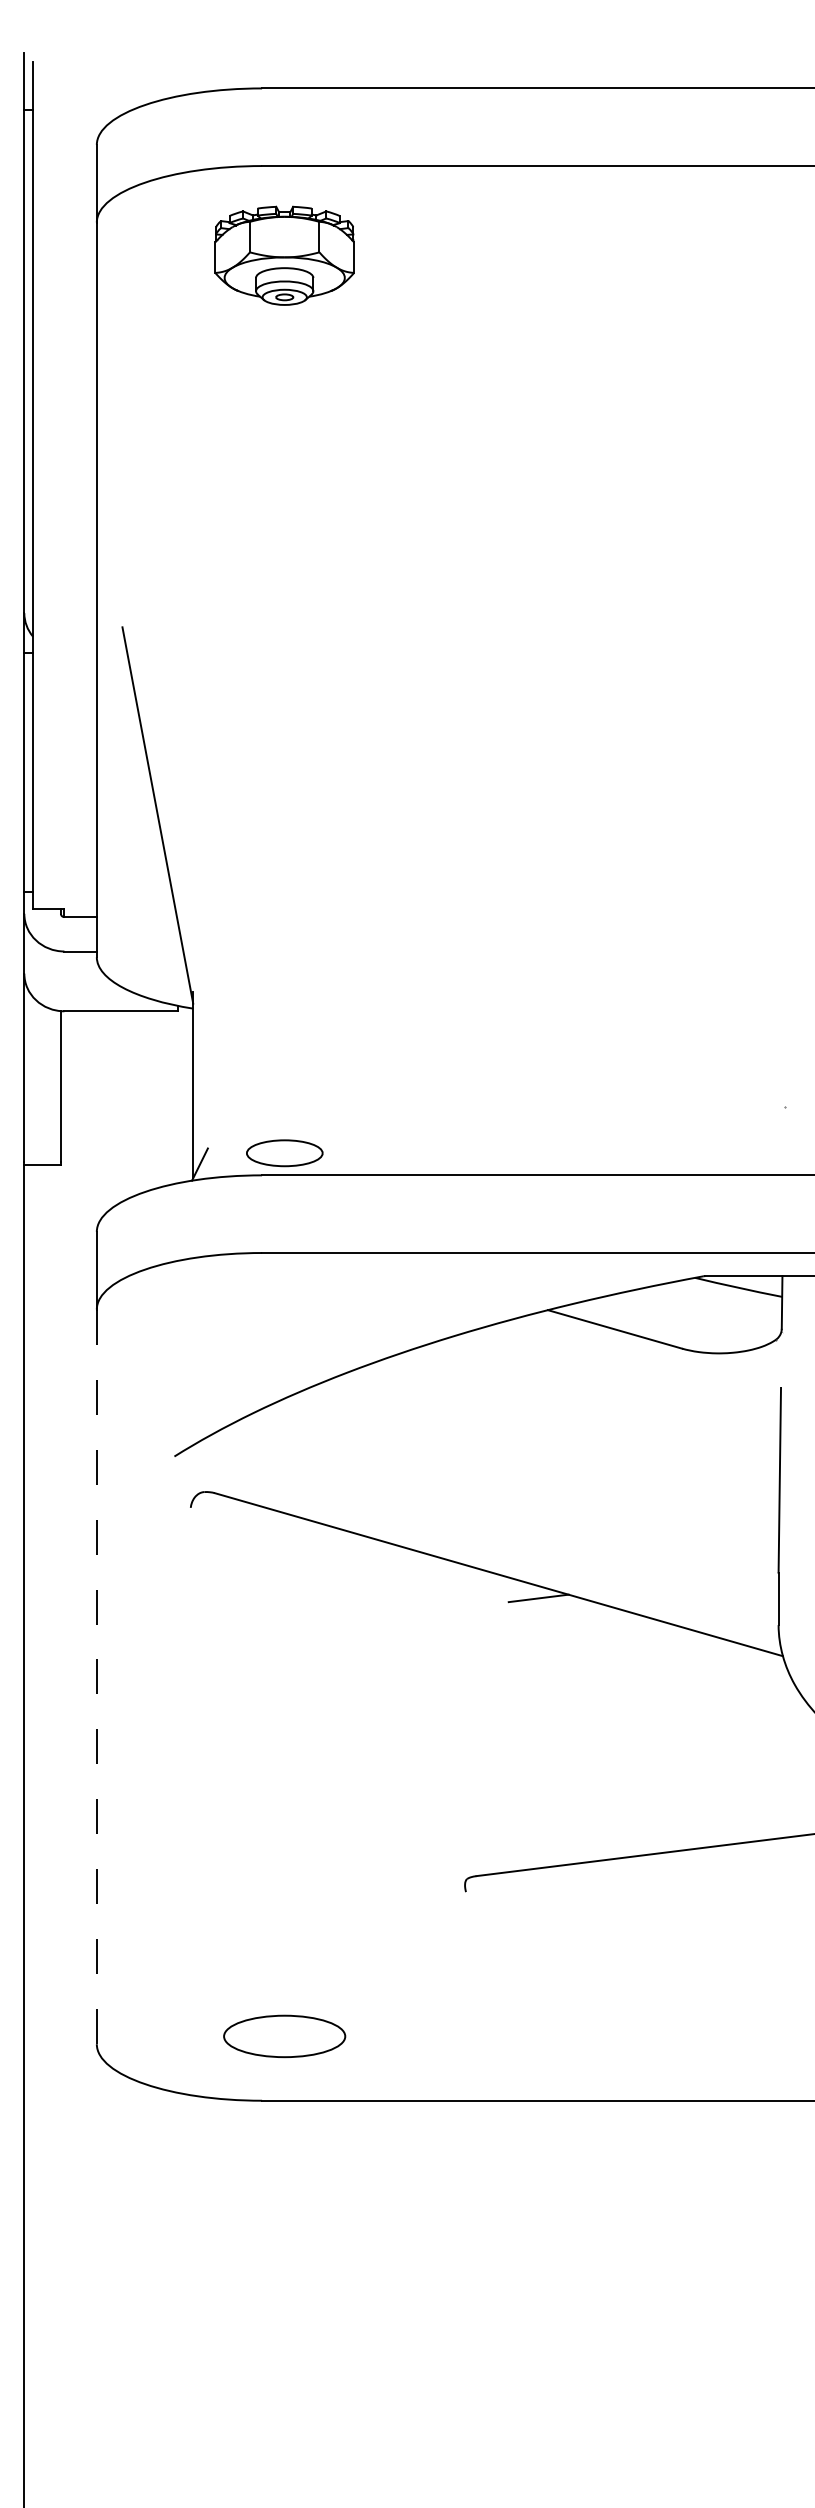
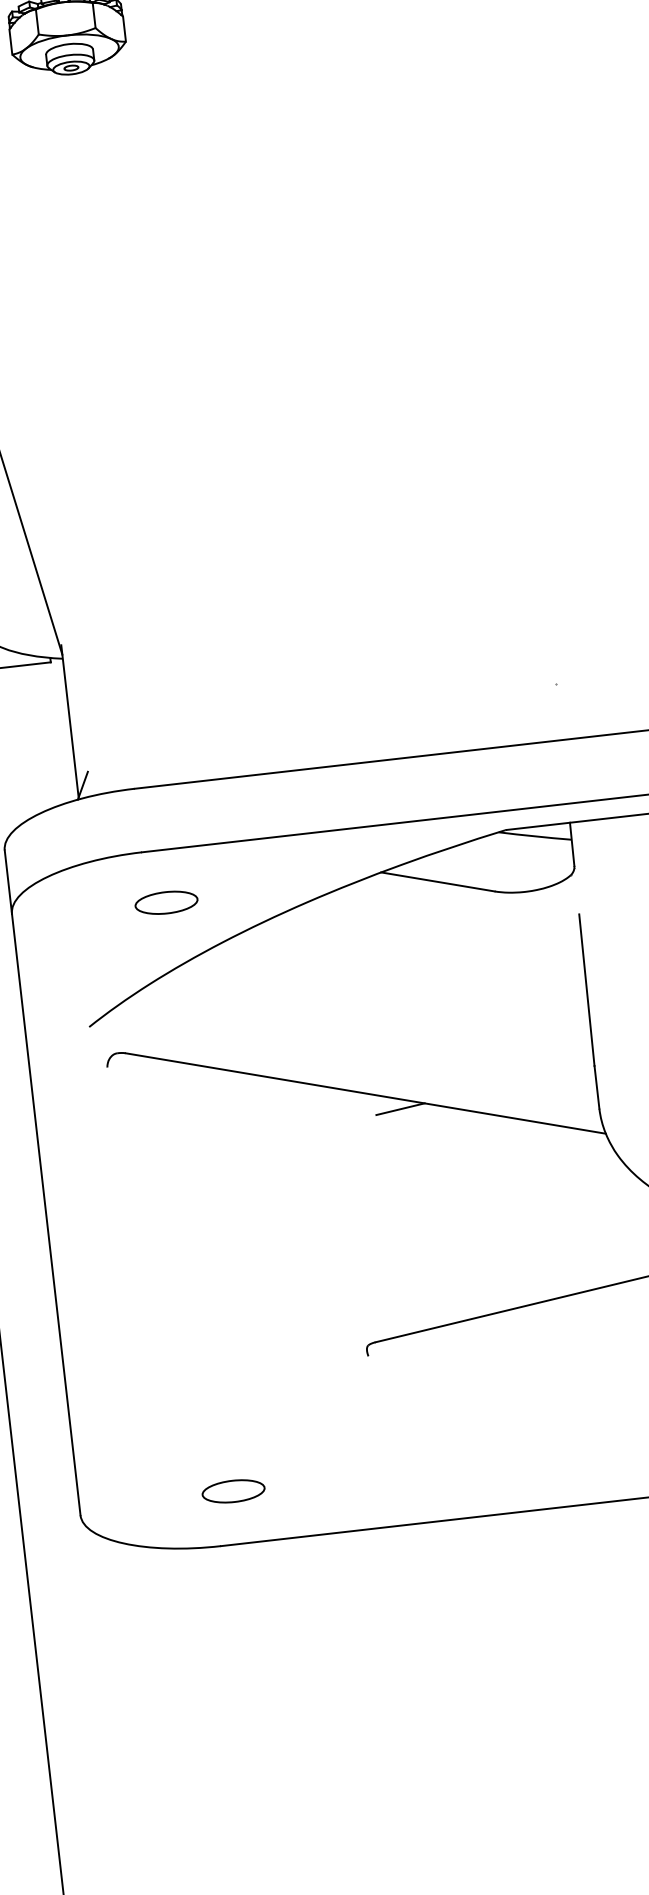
part: (284, 1153) -> (166, 903), moved
line: (96, 1676) -> (45, 1214), dashed -> solid
part: (284, 2036) -> (233, 1491), size x0.62

